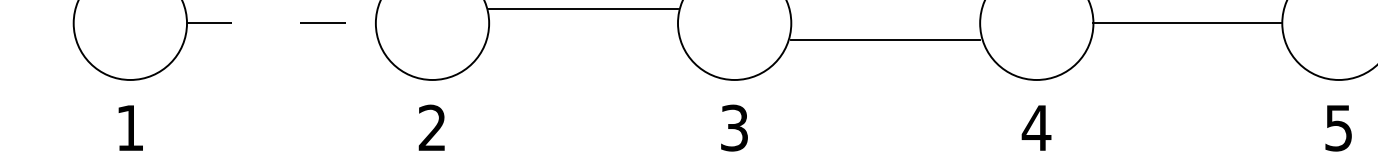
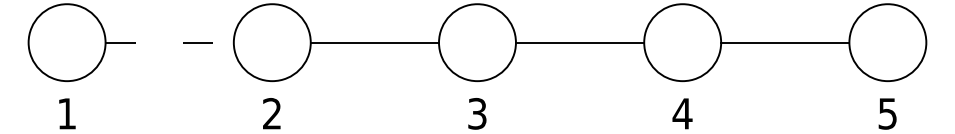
line: (582, 8) -> (374, 42), moved
line: (884, 39) -> (579, 42), moved

